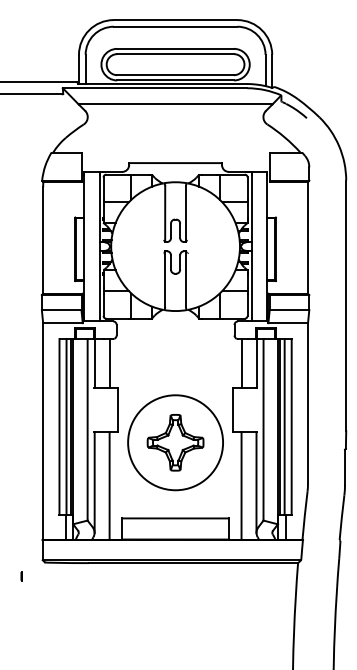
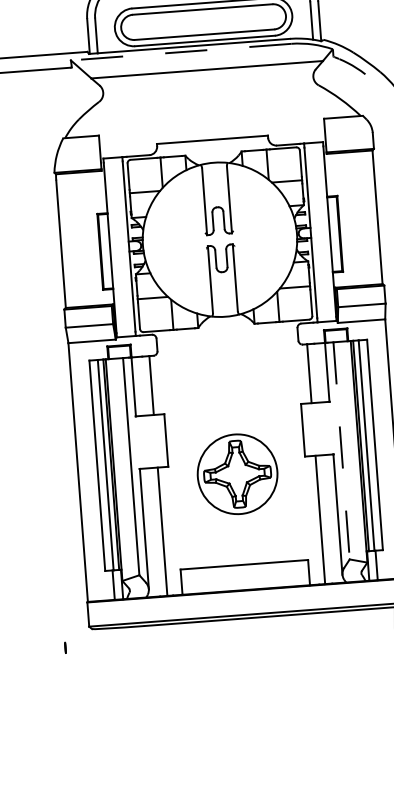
line: (154, 88) -> (180, 52), solid -> dashed
line: (263, 429) -> (341, 450), solid -> dashed
circle: (175, 442) -> (237, 473), size x0.7

